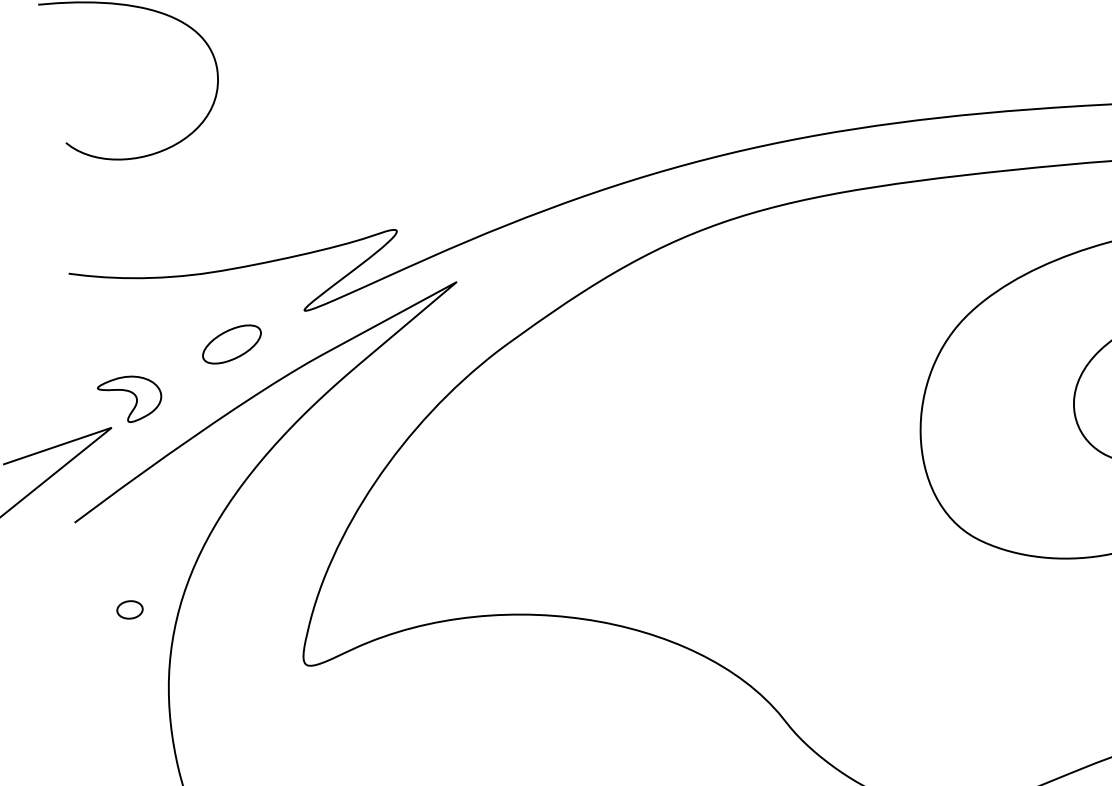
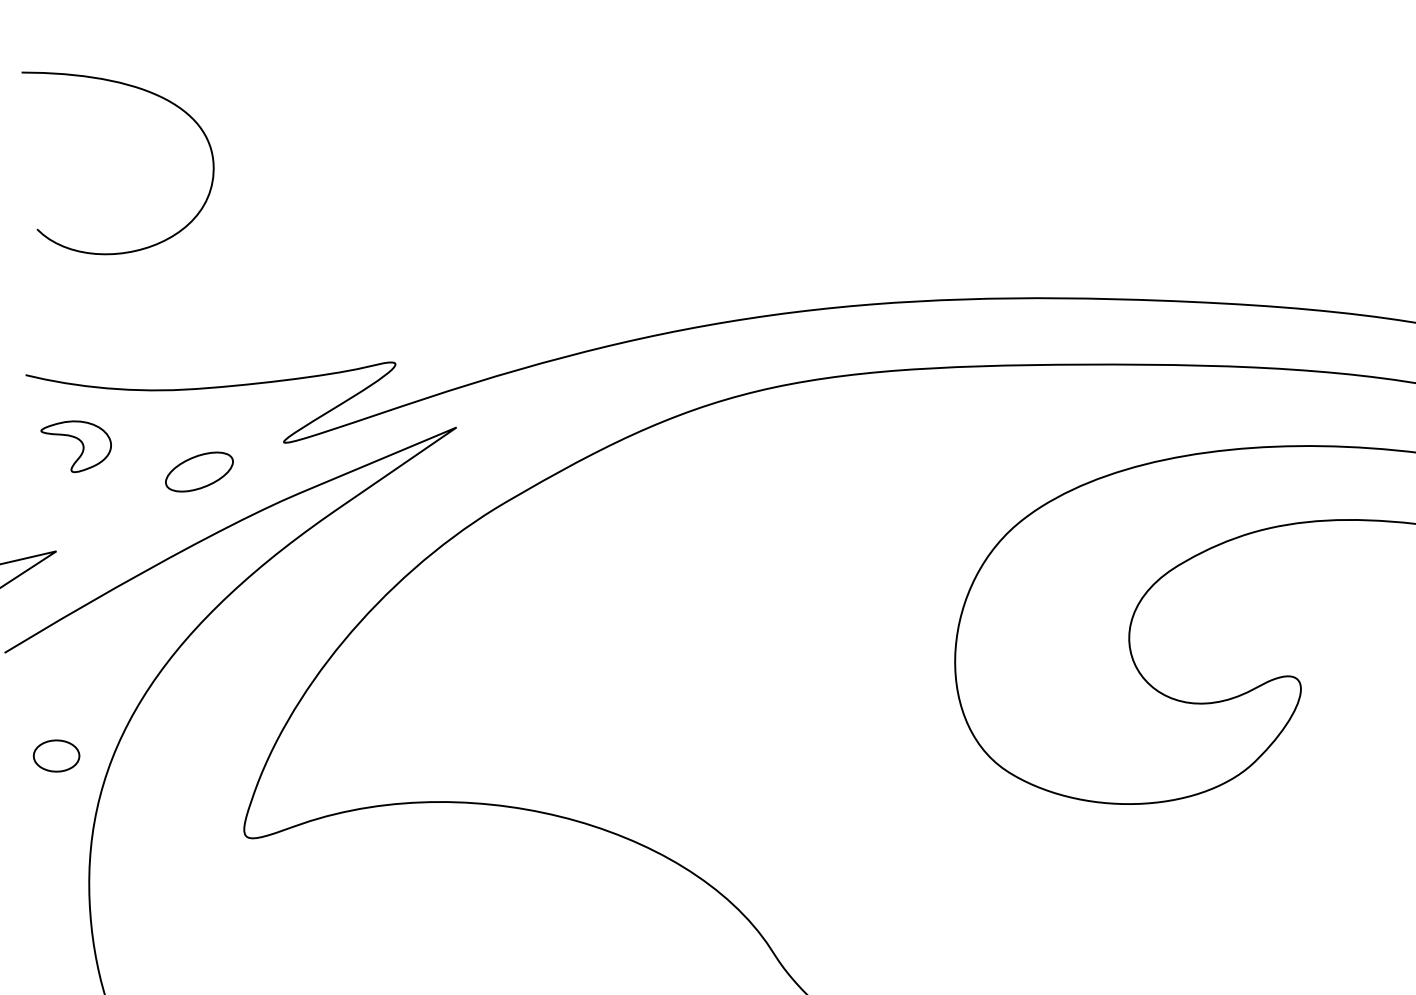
part: (132, 394) -> (79, 441), moved
part: (129, 609) -> (56, 755), size x1.6

